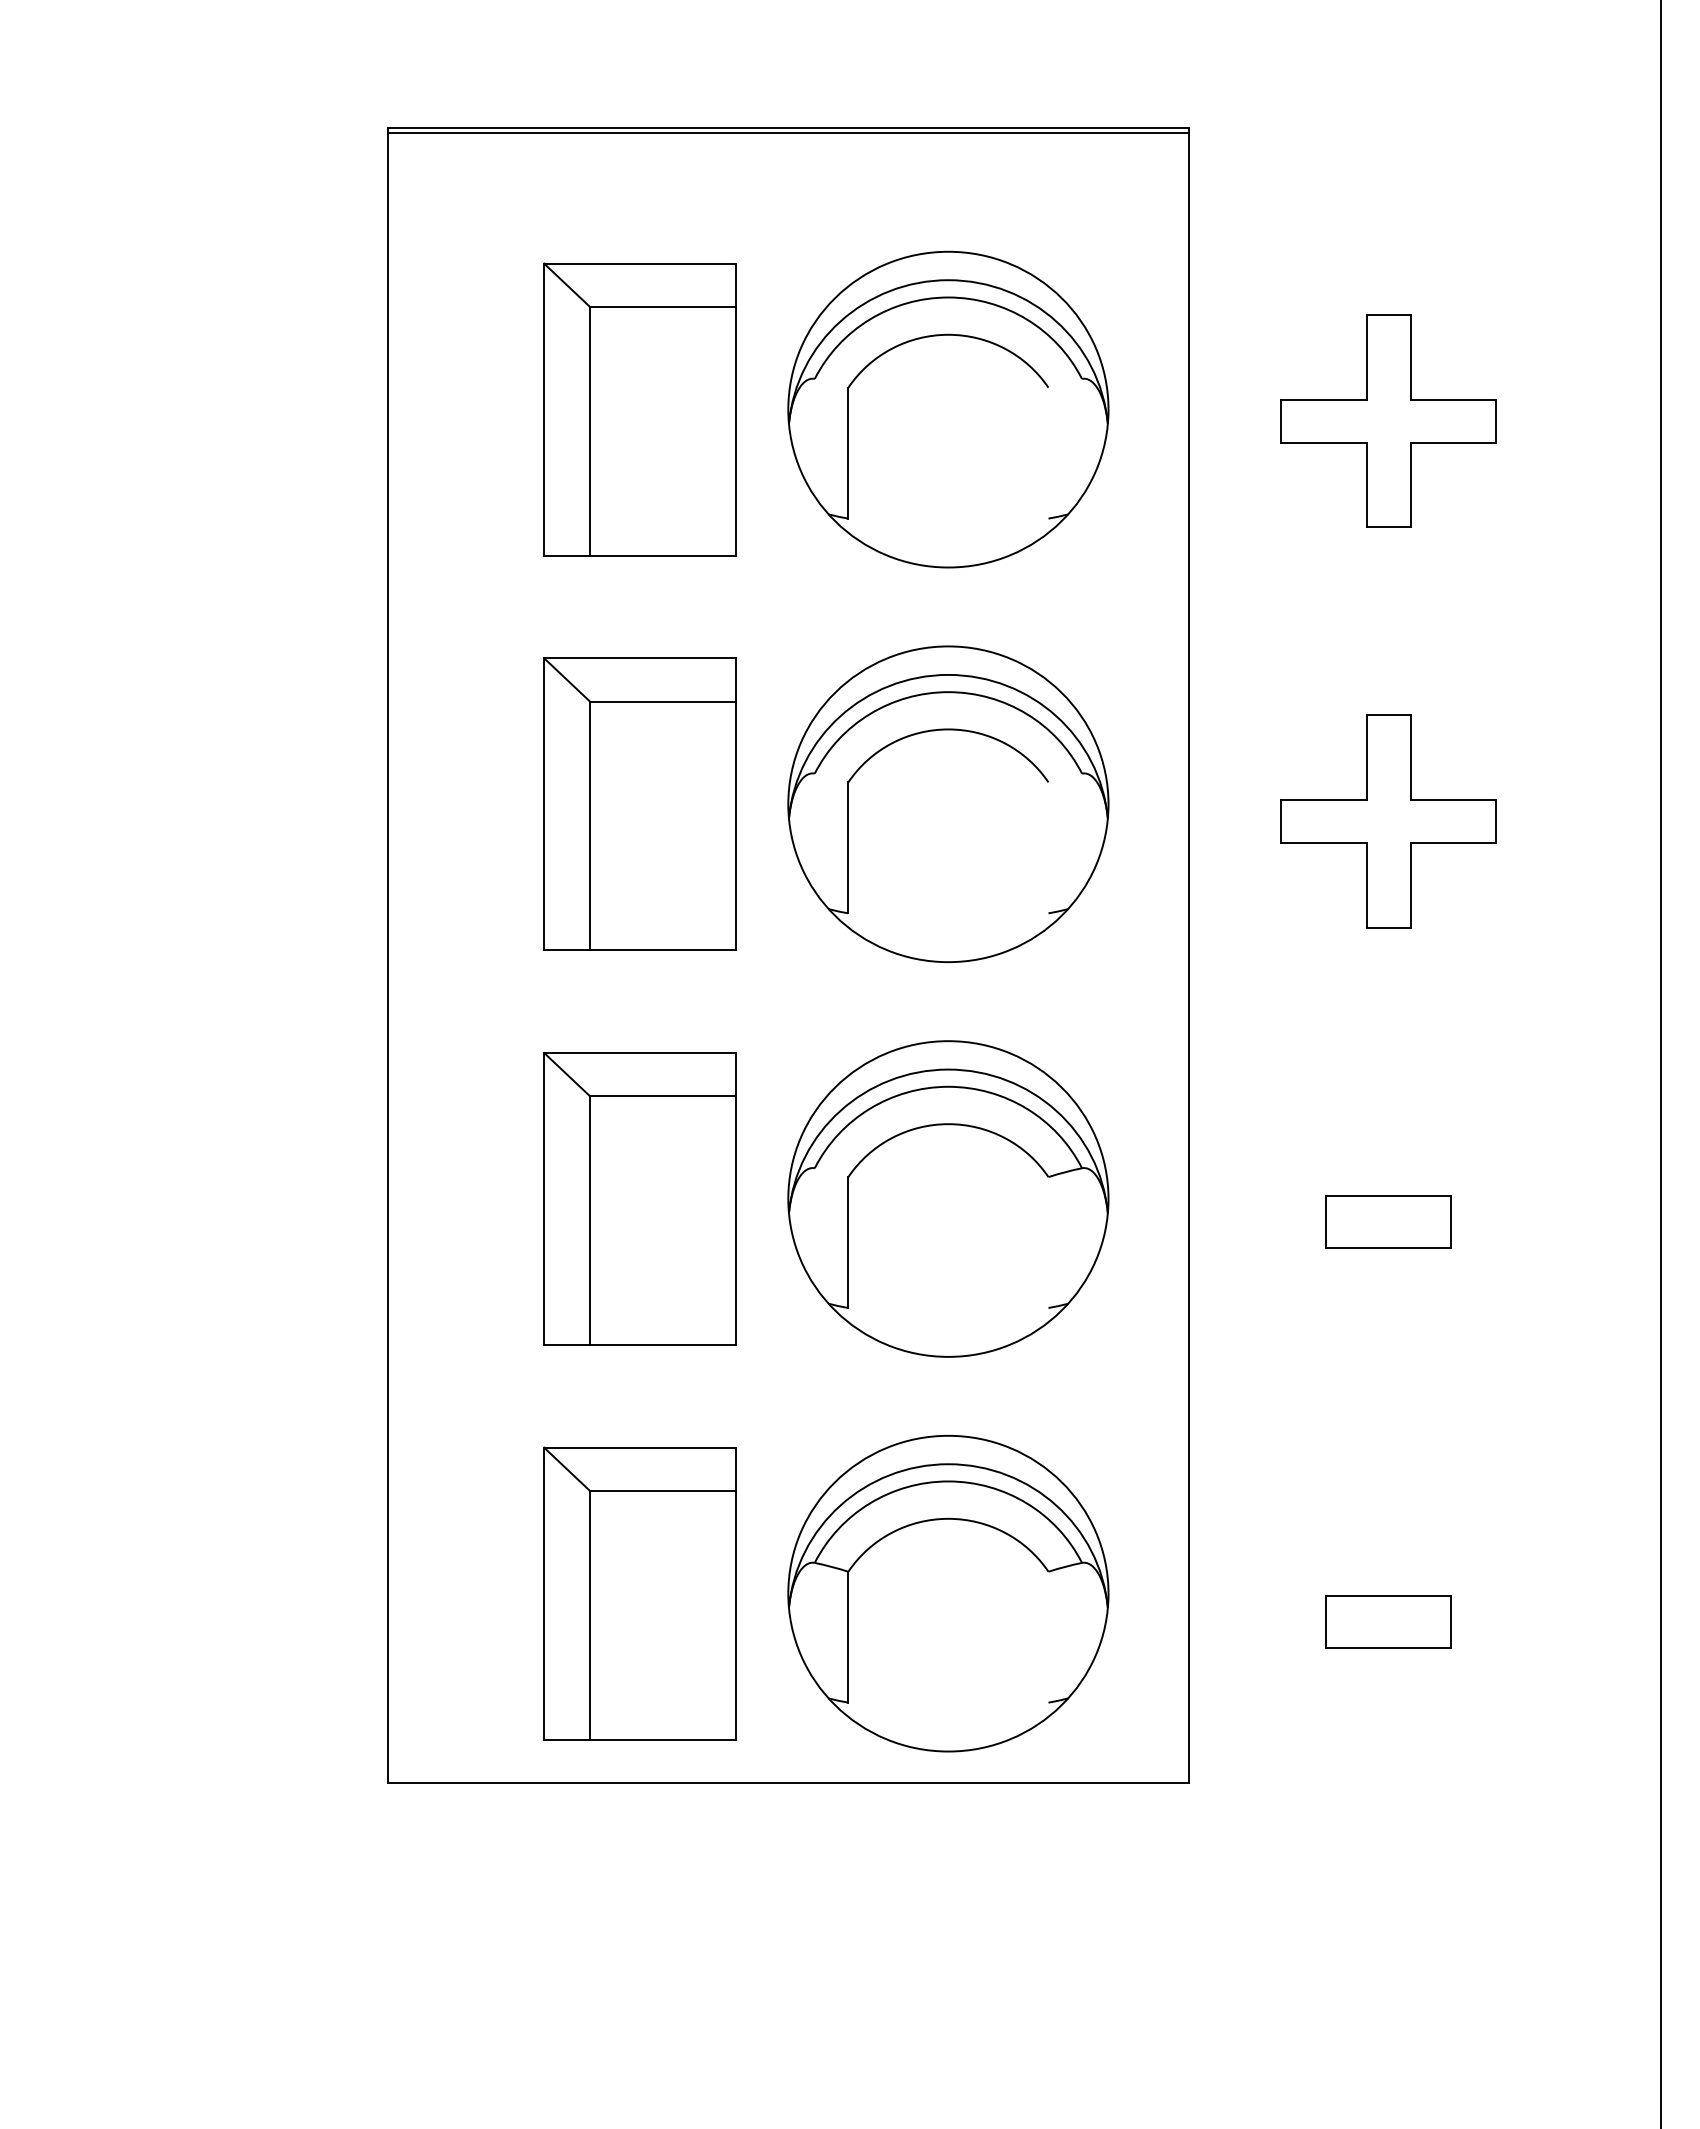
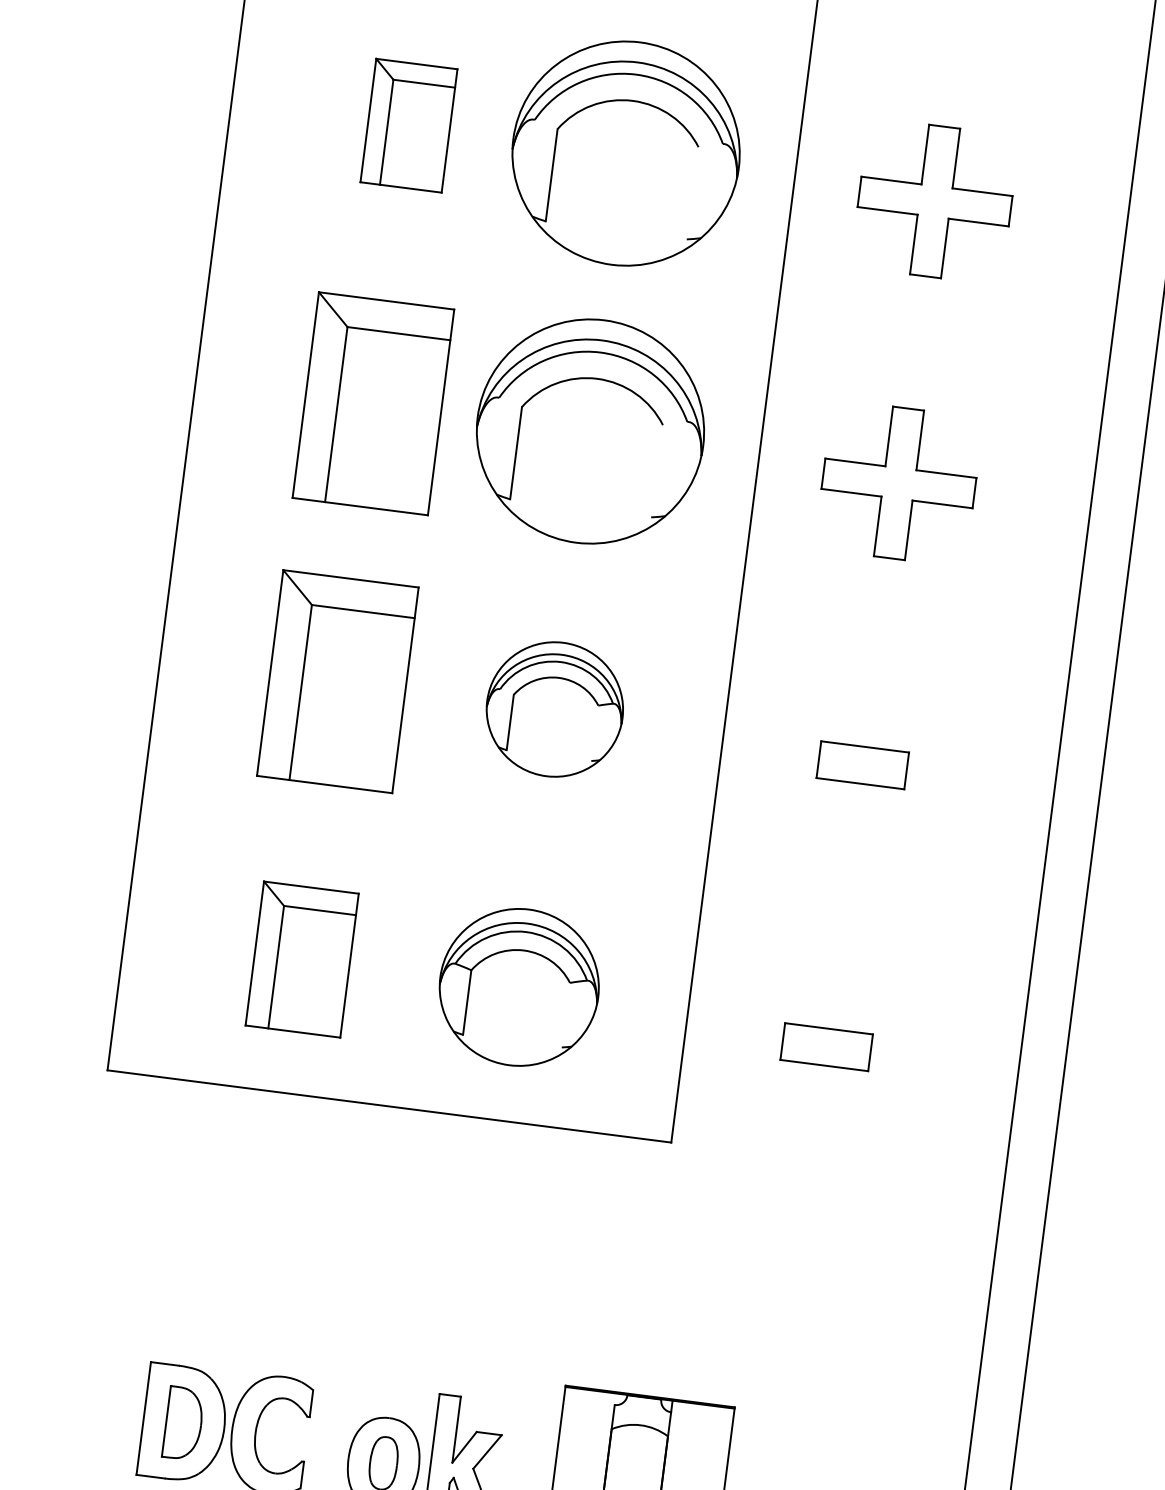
part: (639, 409) -> (408, 125), size x0.6
part: (948, 1198) -> (554, 709), size x0.6
part: (639, 1593) -> (301, 959), size x0.7
part: (948, 1593) -> (519, 987), size x0.7

